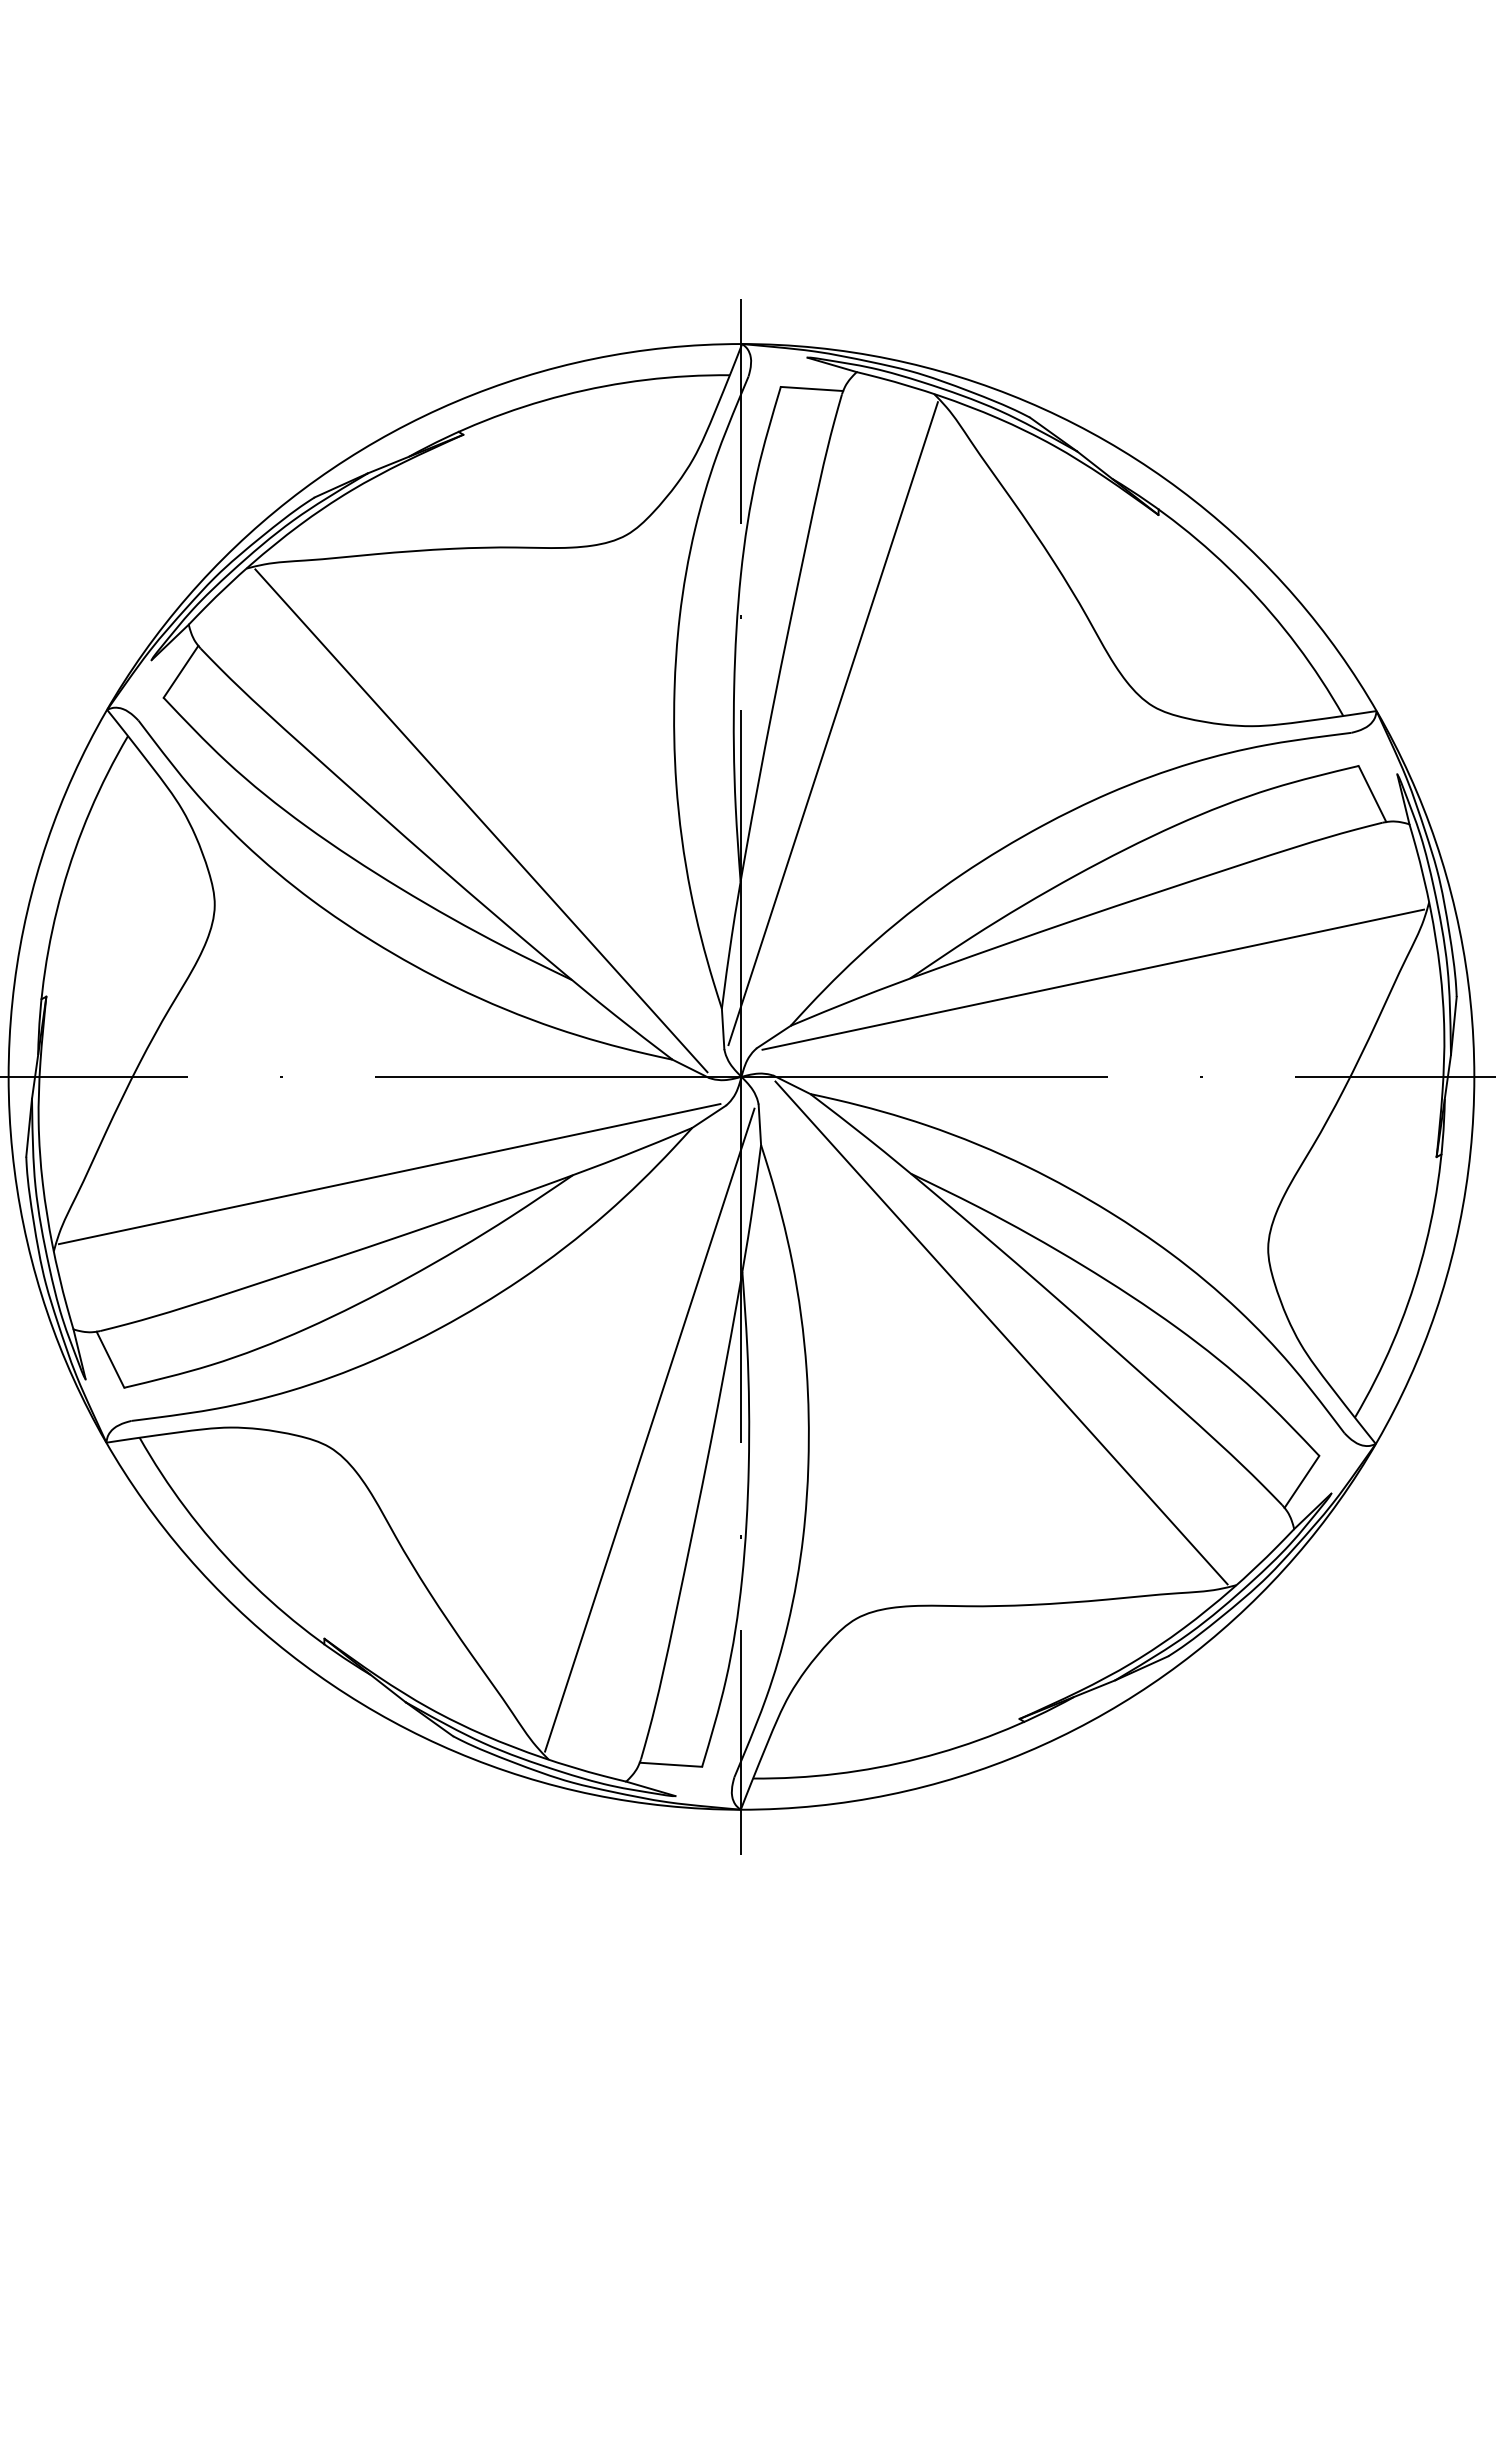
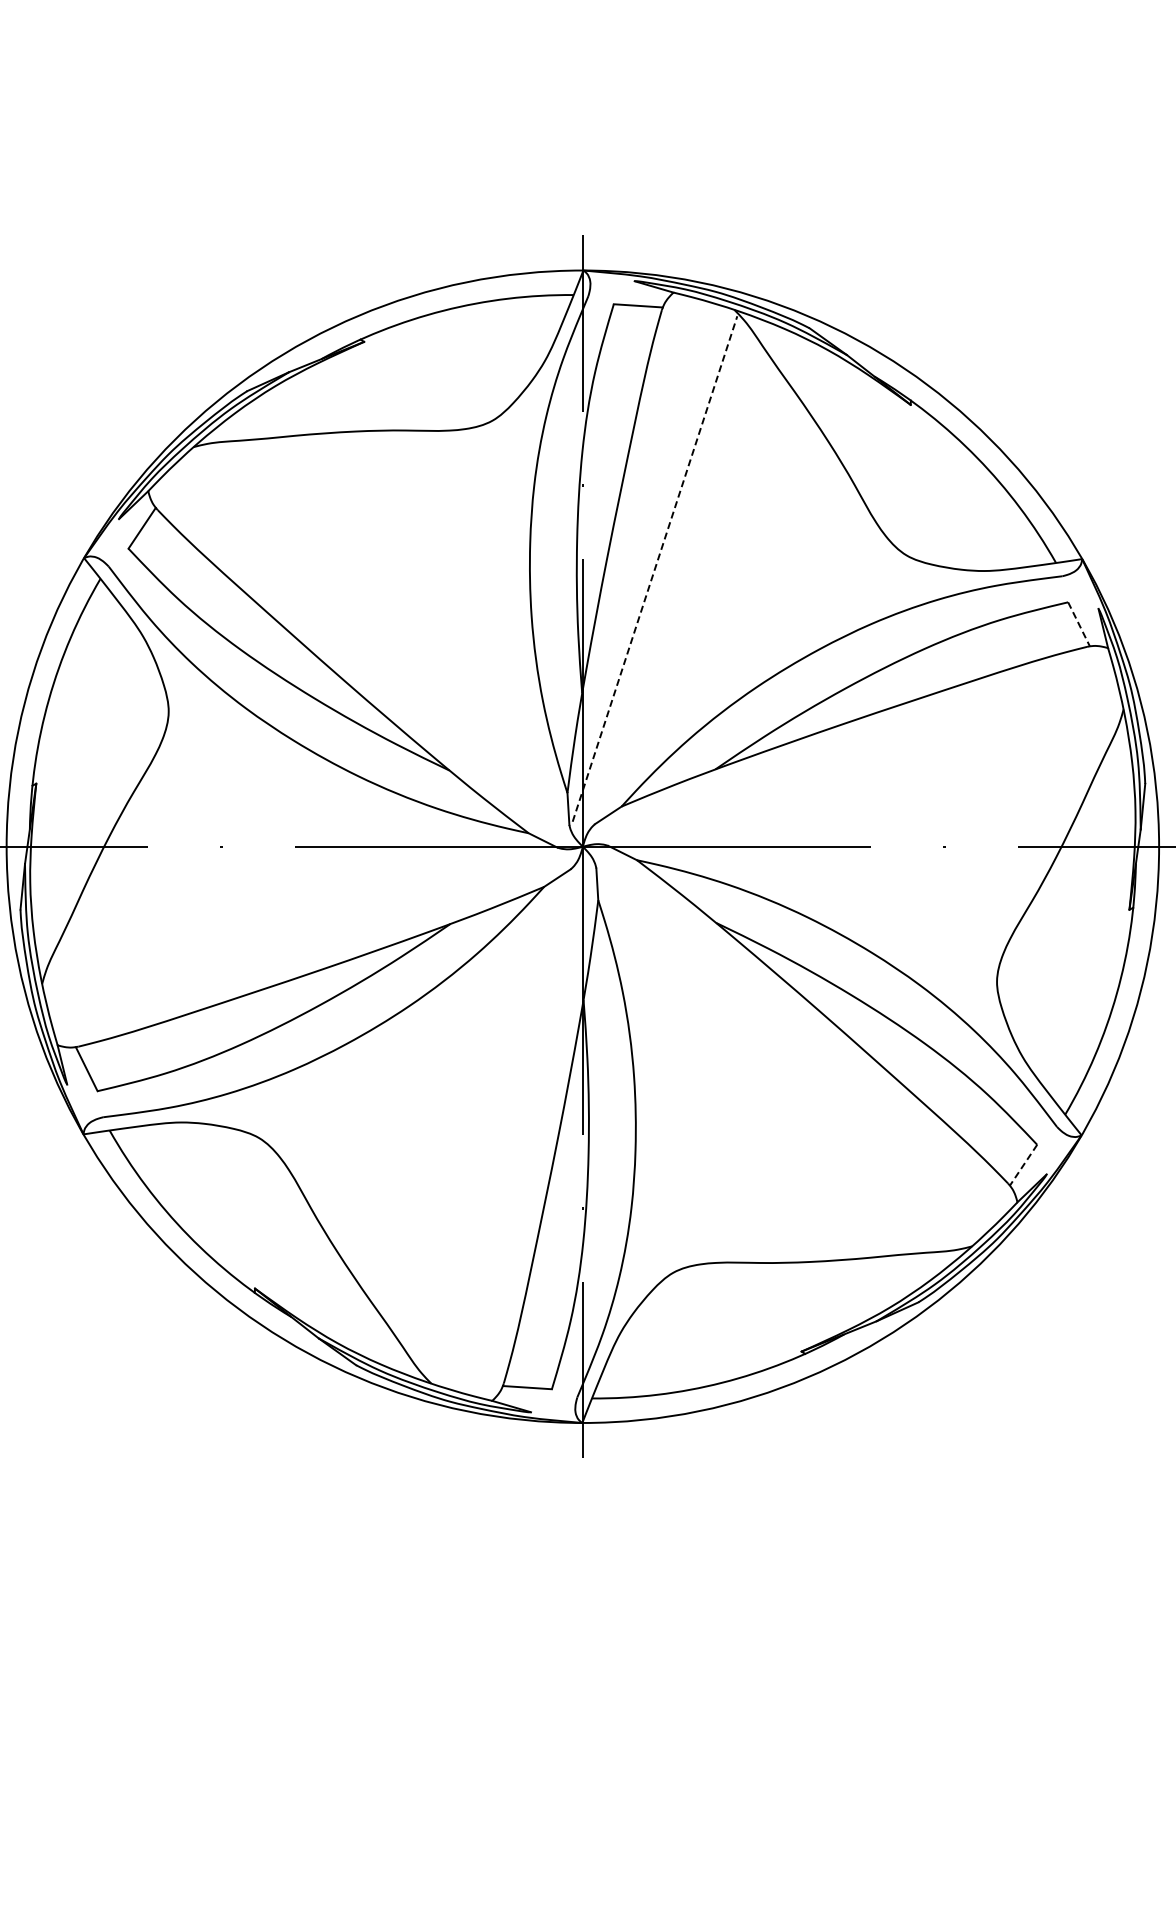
line: (833, 724) -> (655, 569), solid -> dashed
line: (1373, 794) -> (1079, 624), solid -> dashed
line: (481, 820) -> (378, 645), removed
line: (1093, 979) -> (859, 770), removed
line: (389, 1174) -> (306, 923), removed
line: (1001, 1332) -> (787, 1047), removed
line: (649, 1430) -> (510, 1124), removed
line: (1301, 1482) -> (1023, 1165), solid -> dashed

